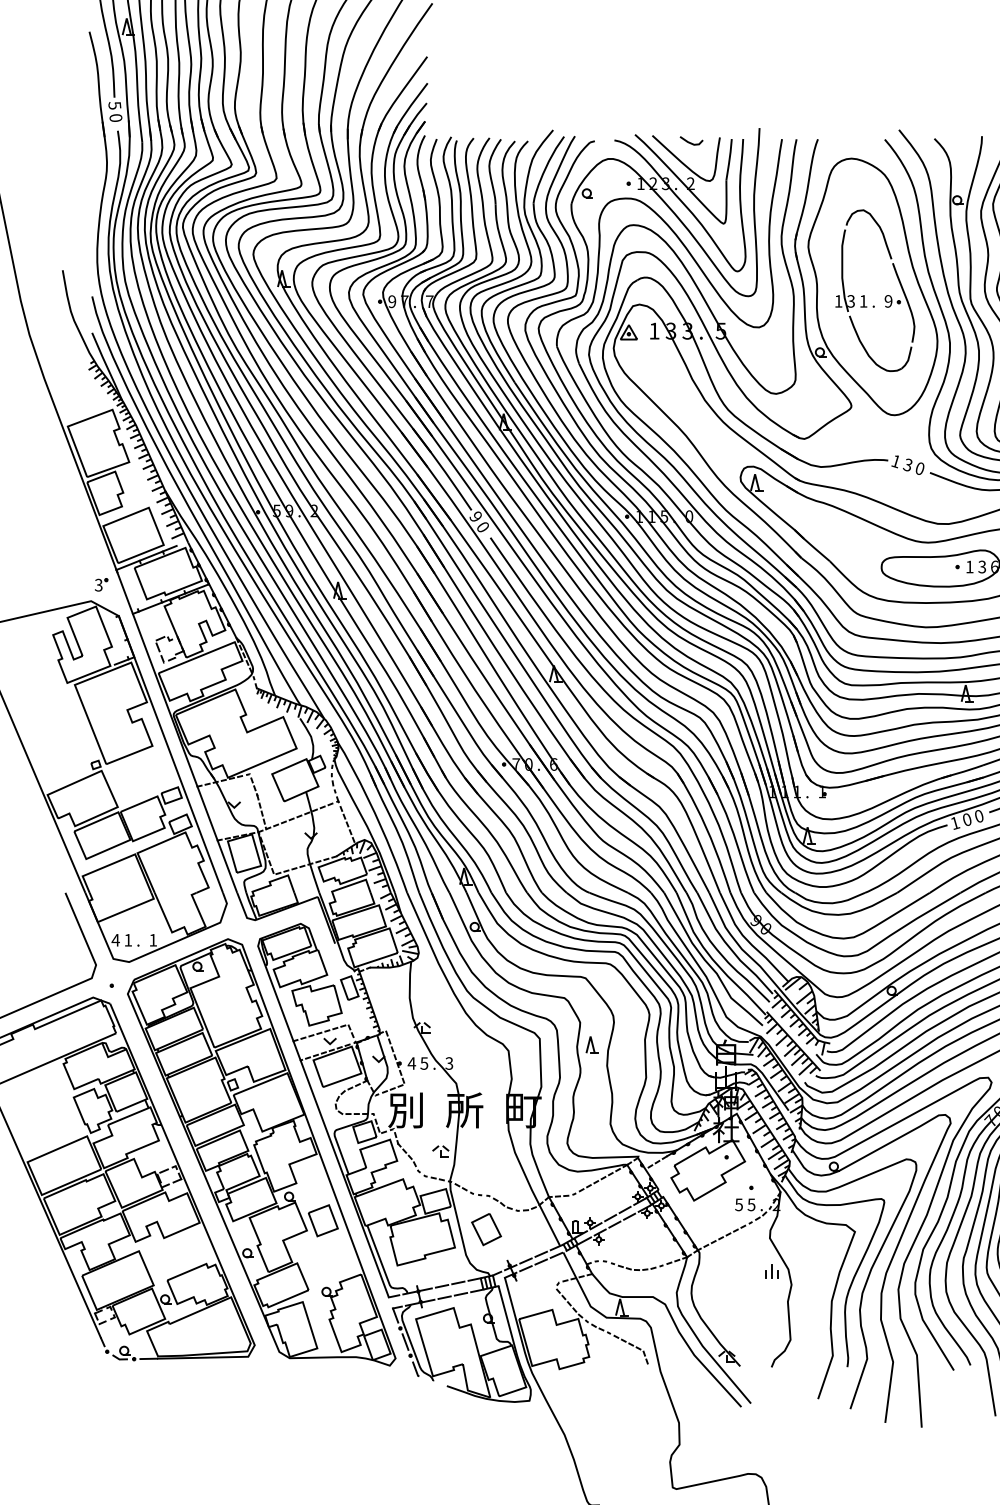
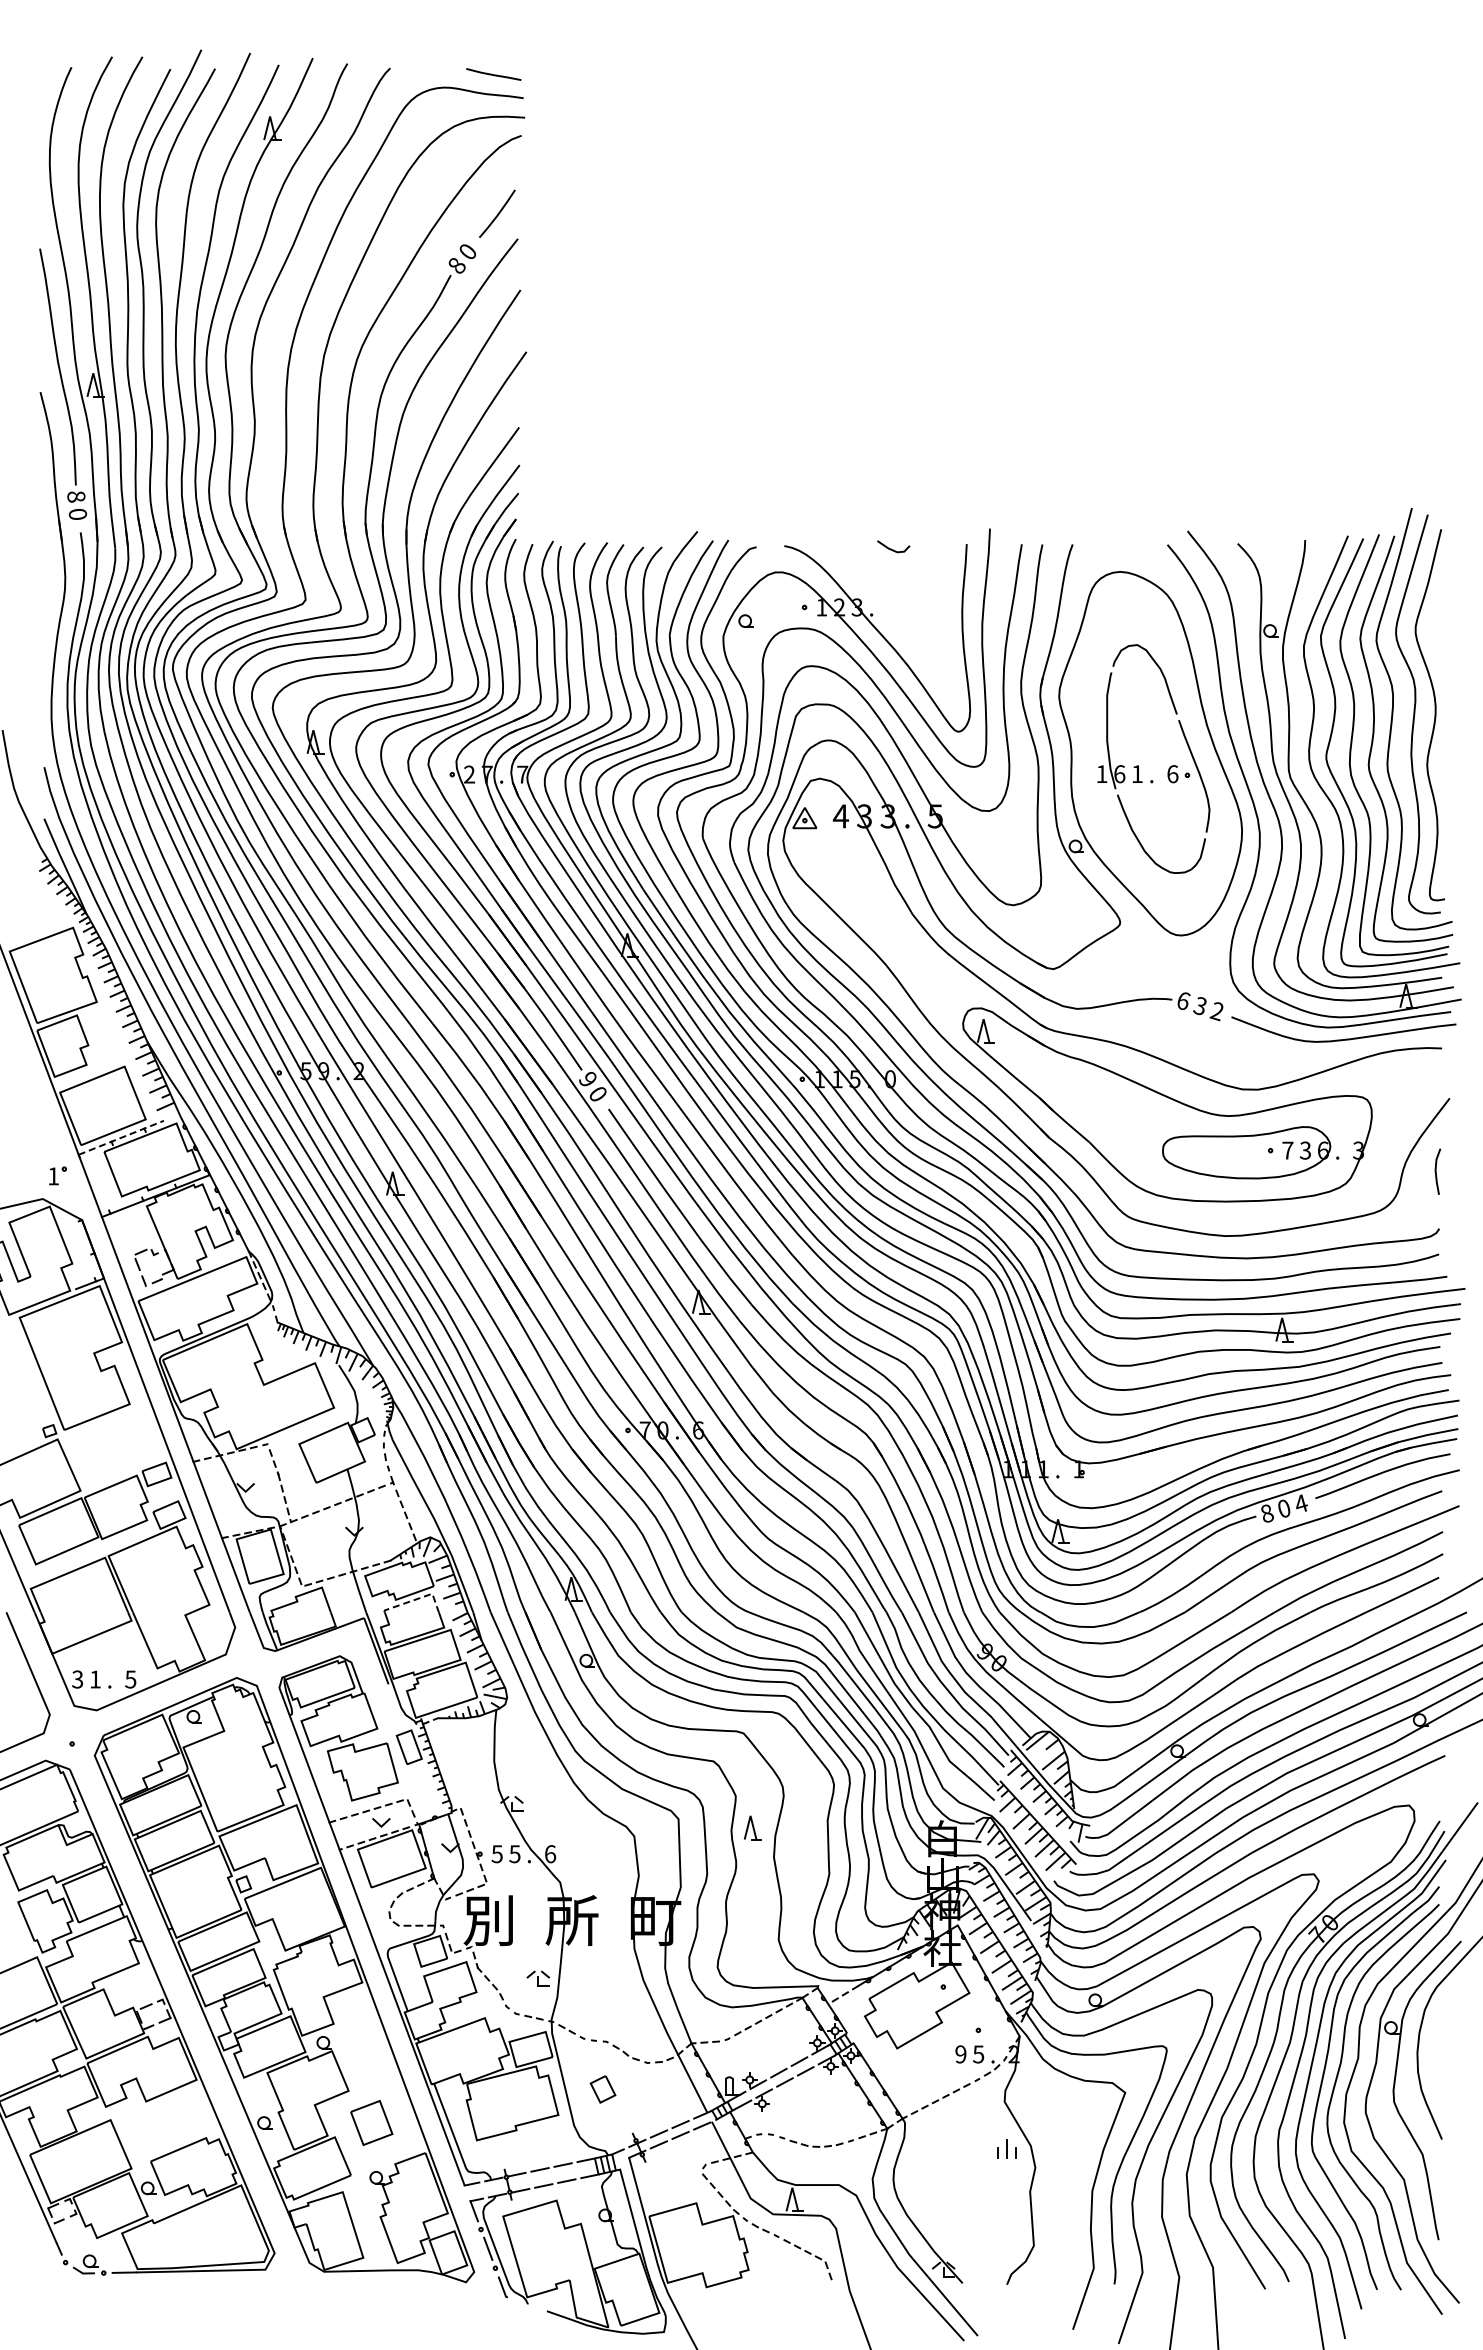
text: (114, 105) -> (76, 496), 5 -> 8
part: (683, 178) -> (882, 600), removed
text: (392, 301) -> (469, 774), 9 -> 2
text: (850, 301) -> (1119, 774), 3 -> 6
text: (888, 301) -> (1172, 774), 9 -> 6
text: (654, 331) -> (840, 816), 1 -> 4
text: (896, 461) -> (1183, 1001), 1 -> 6
text: (919, 468) -> (1216, 1011), 0 -> 2
line: (146, 557) -> (121, 1137), solid -> dashed
text: (969, 566) -> (1287, 1150), 1 -> 7
text: (98, 585) -> (53, 1176), 3 -> 1
text: (979, 816) -> (1301, 1503), 0 -> 4
text: (955, 823) -> (1267, 1513), 1 -> 8
line: (354, 883) -> (416, 1599), solid -> dashed
text: (115, 940) -> (77, 1679), 4 -> 3
text: (153, 940) -> (130, 1679), 1 -> 5
text: (412, 1063) -> (497, 1854), 4 -> 5
text: (449, 1063) -> (550, 1854), 3 -> 6
text: (738, 1204) -> (960, 2054), 5 -> 9
part: (323, 1220) -> (371, 2122), moved
part: (486, 1229) -> (602, 2089), size x0.6

